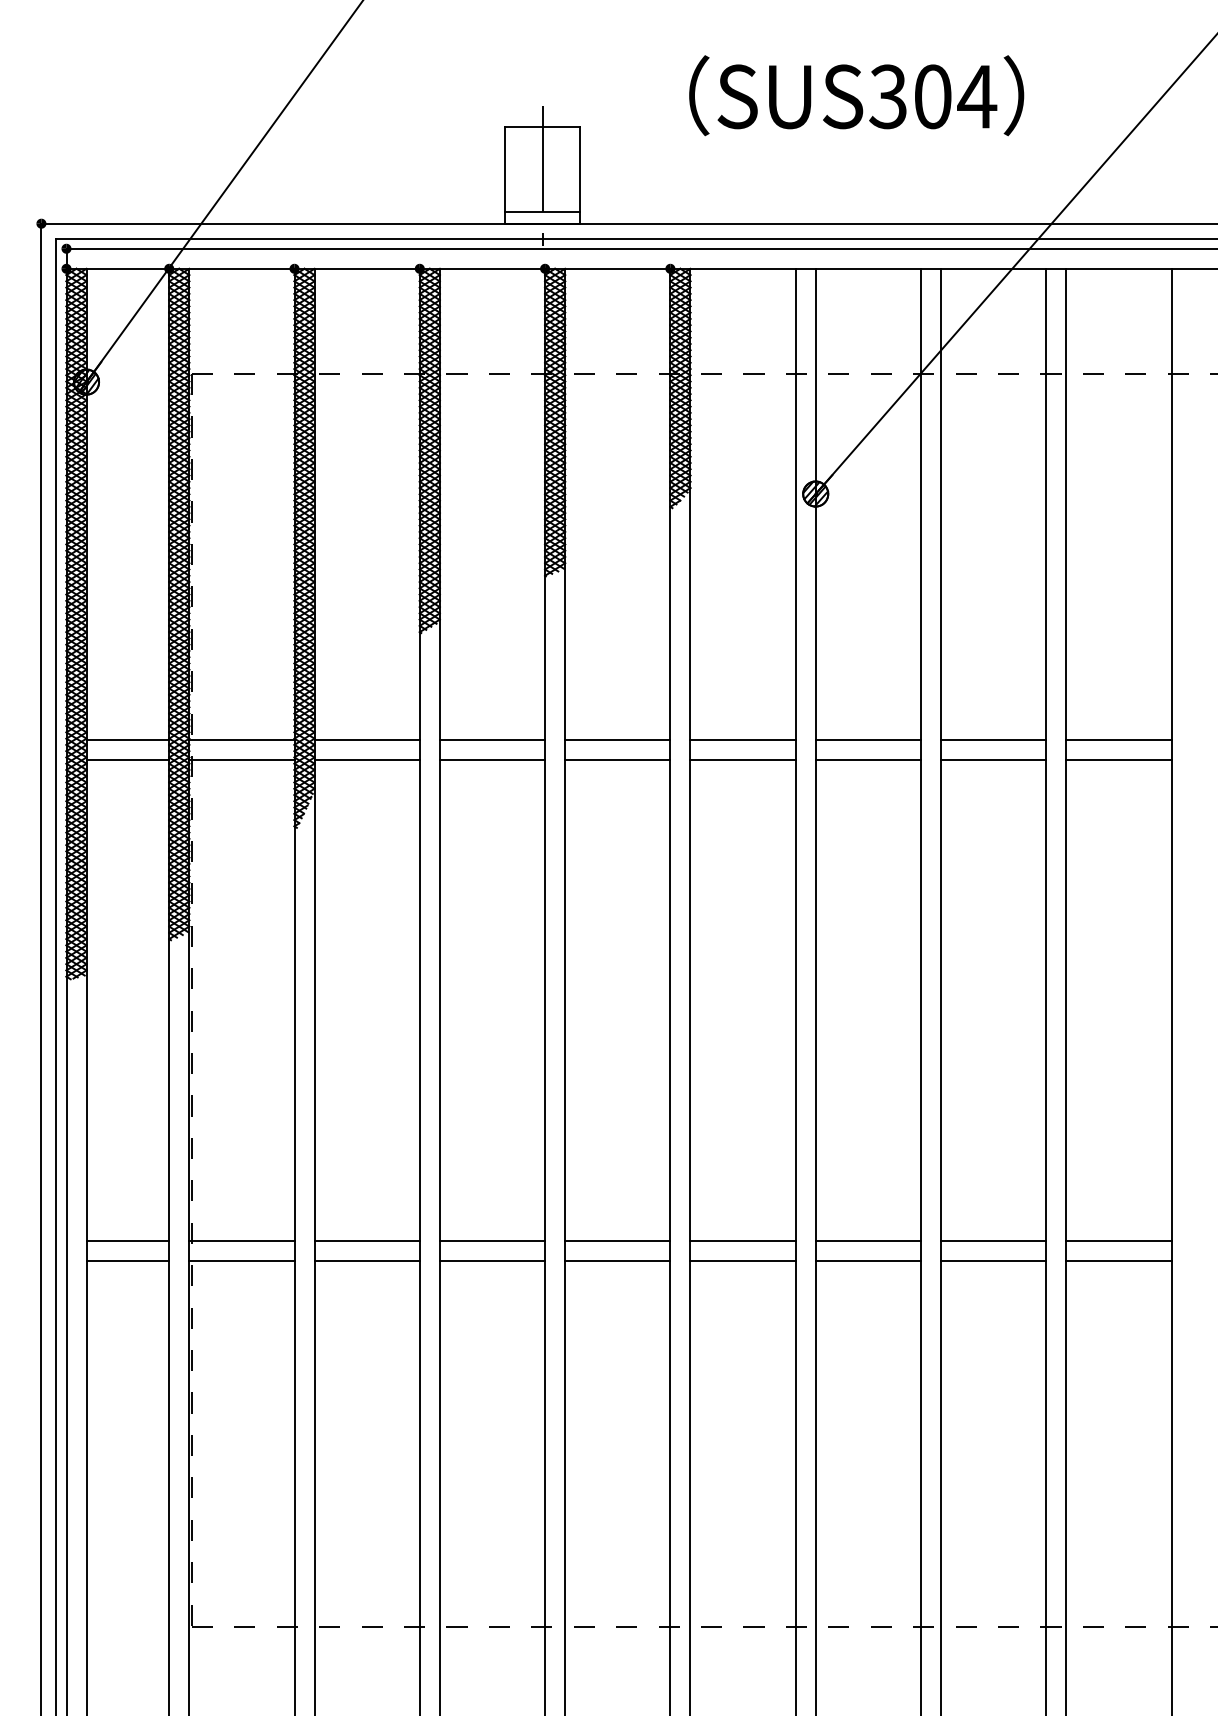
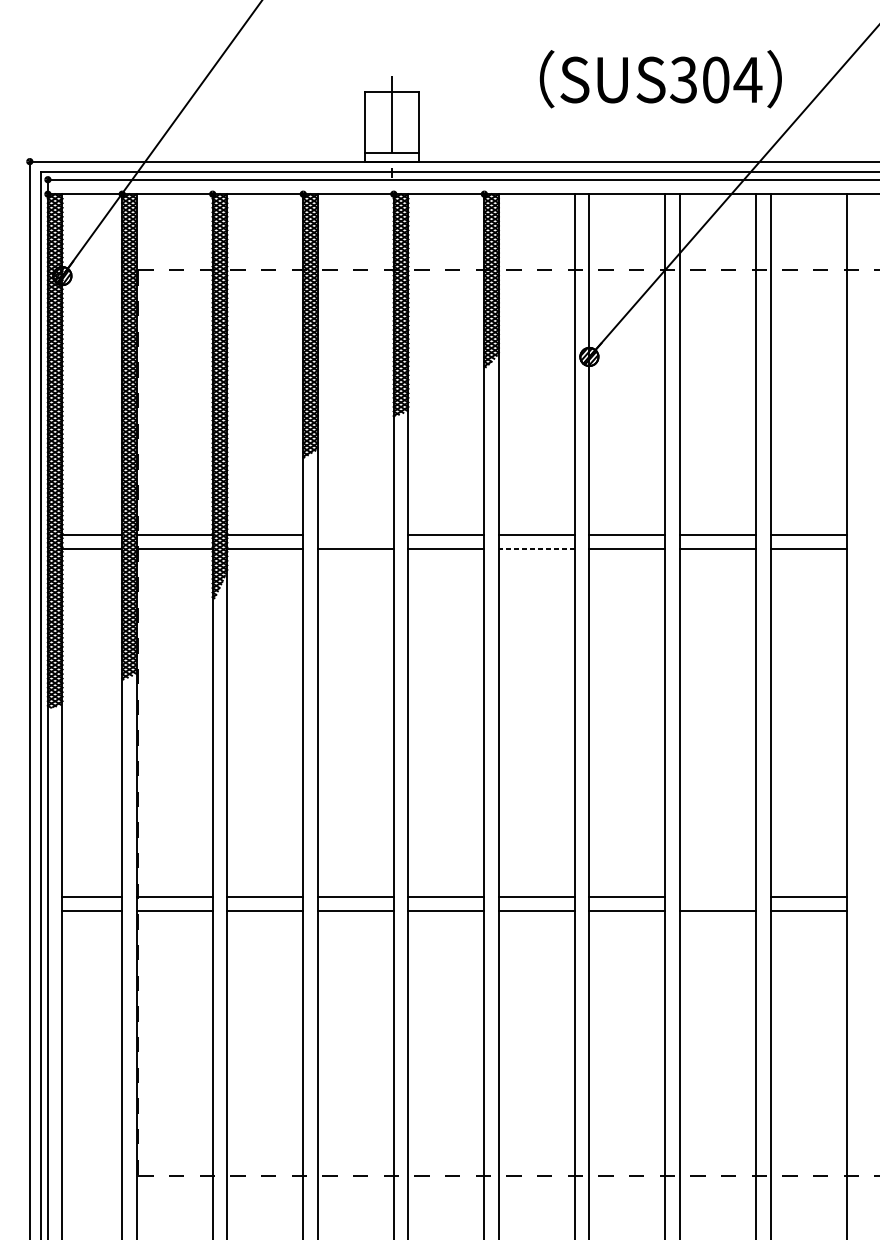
text: (856, 95) -> (660, 79), moved
line: (492, 739) -> (355, 534), removed
line: (743, 759) -> (537, 548), solid -> dashed
line: (993, 1241) -> (717, 897), removed

